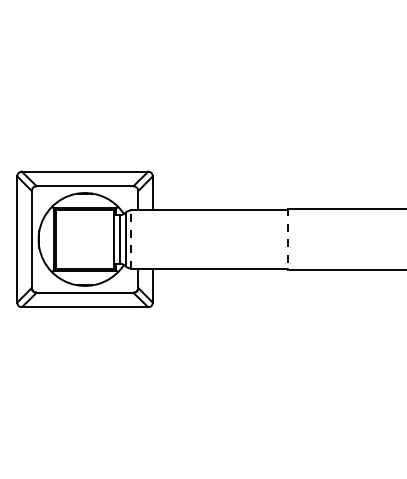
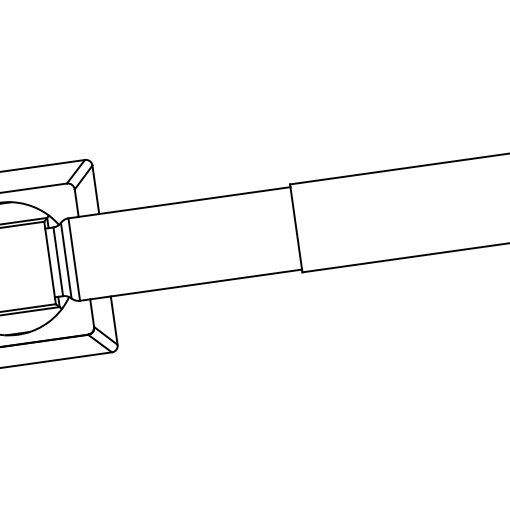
line: (131, 239) -> (74, 259), dashed -> solid
line: (287, 239) -> (296, 228), dashed -> solid

